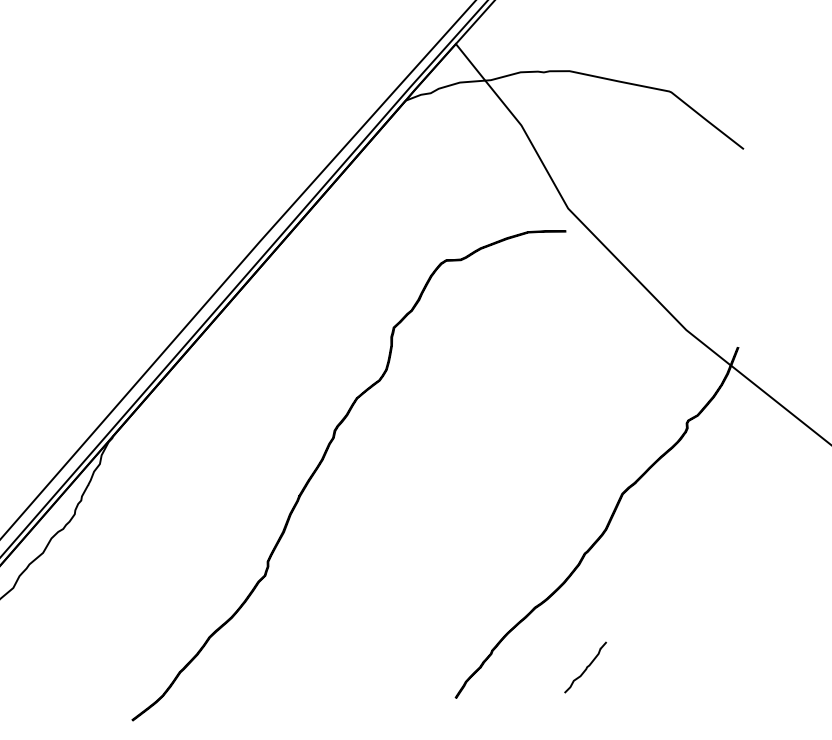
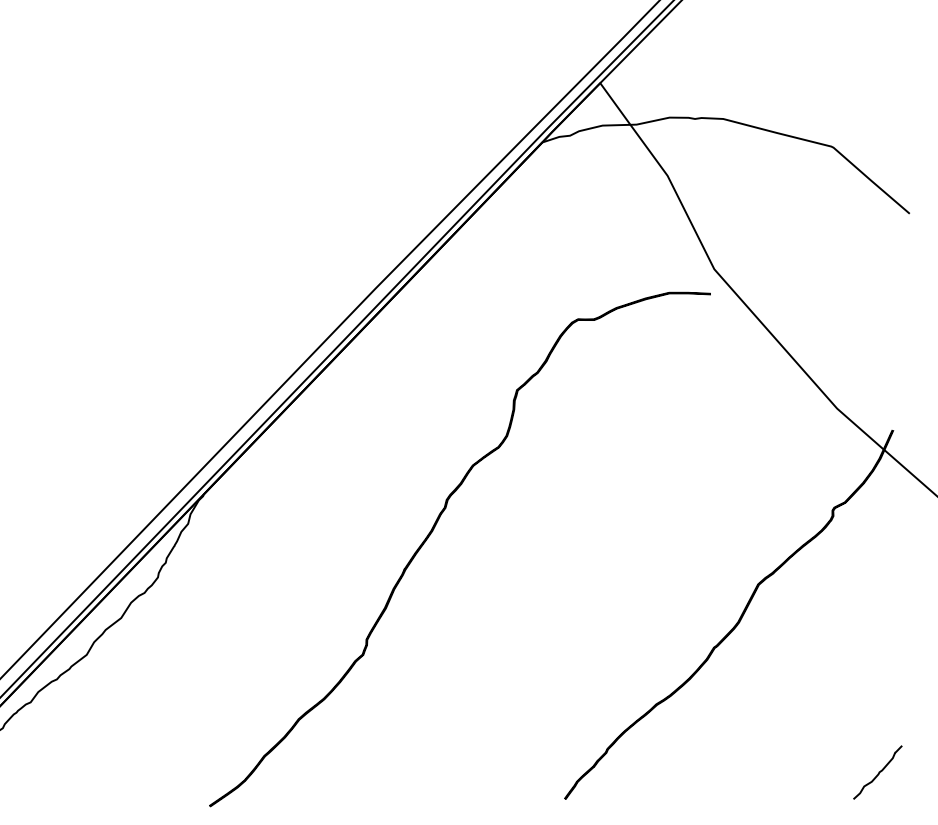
curve: (586, 667) -> (878, 772), moved

